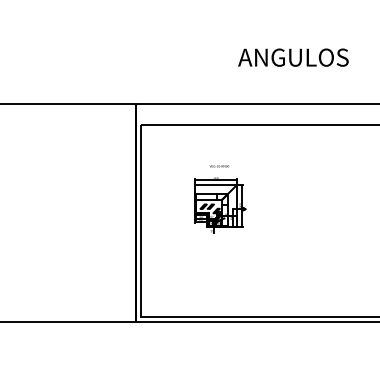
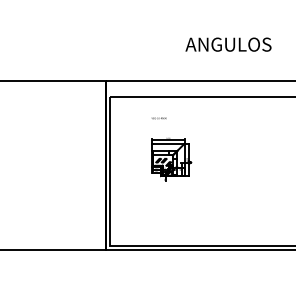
text: (219, 166) -> (159, 118), moved

